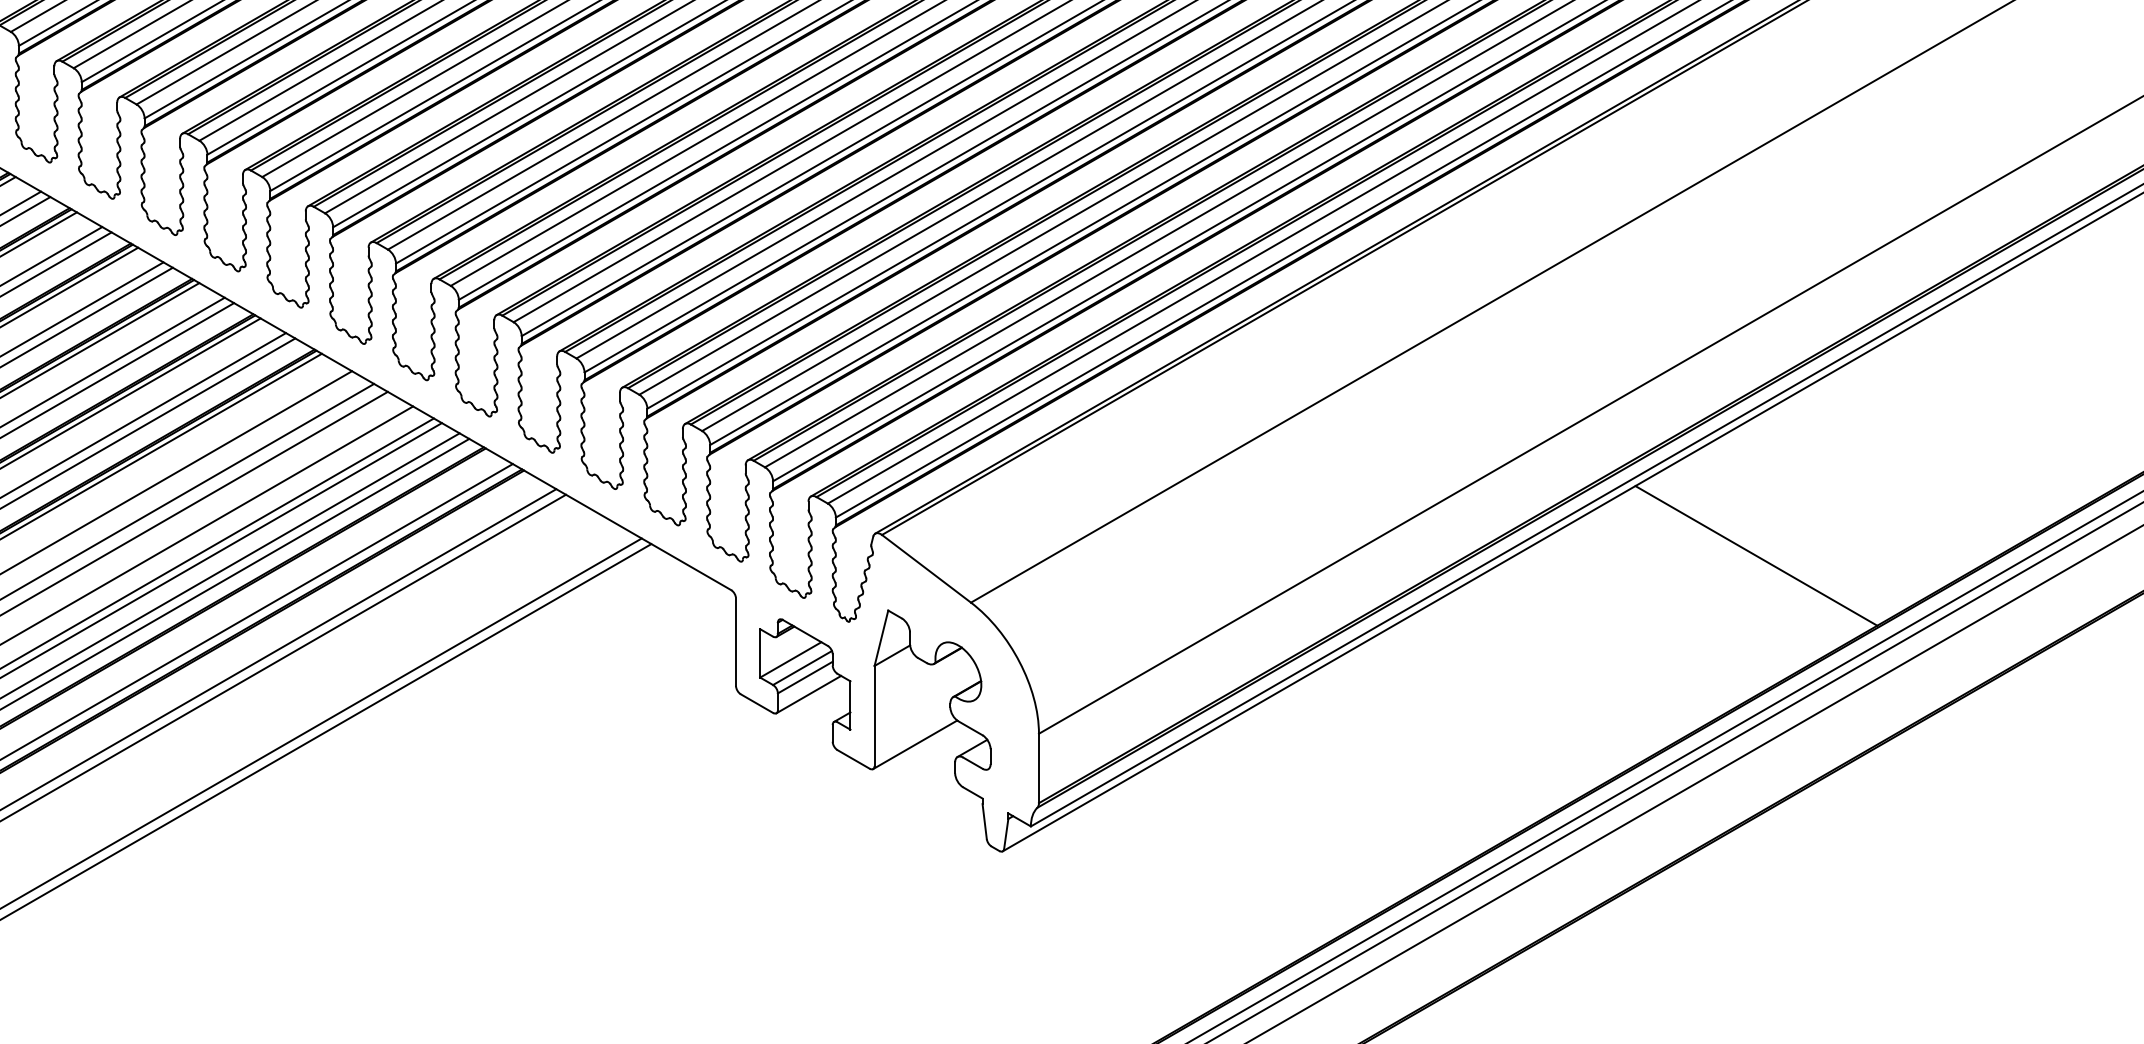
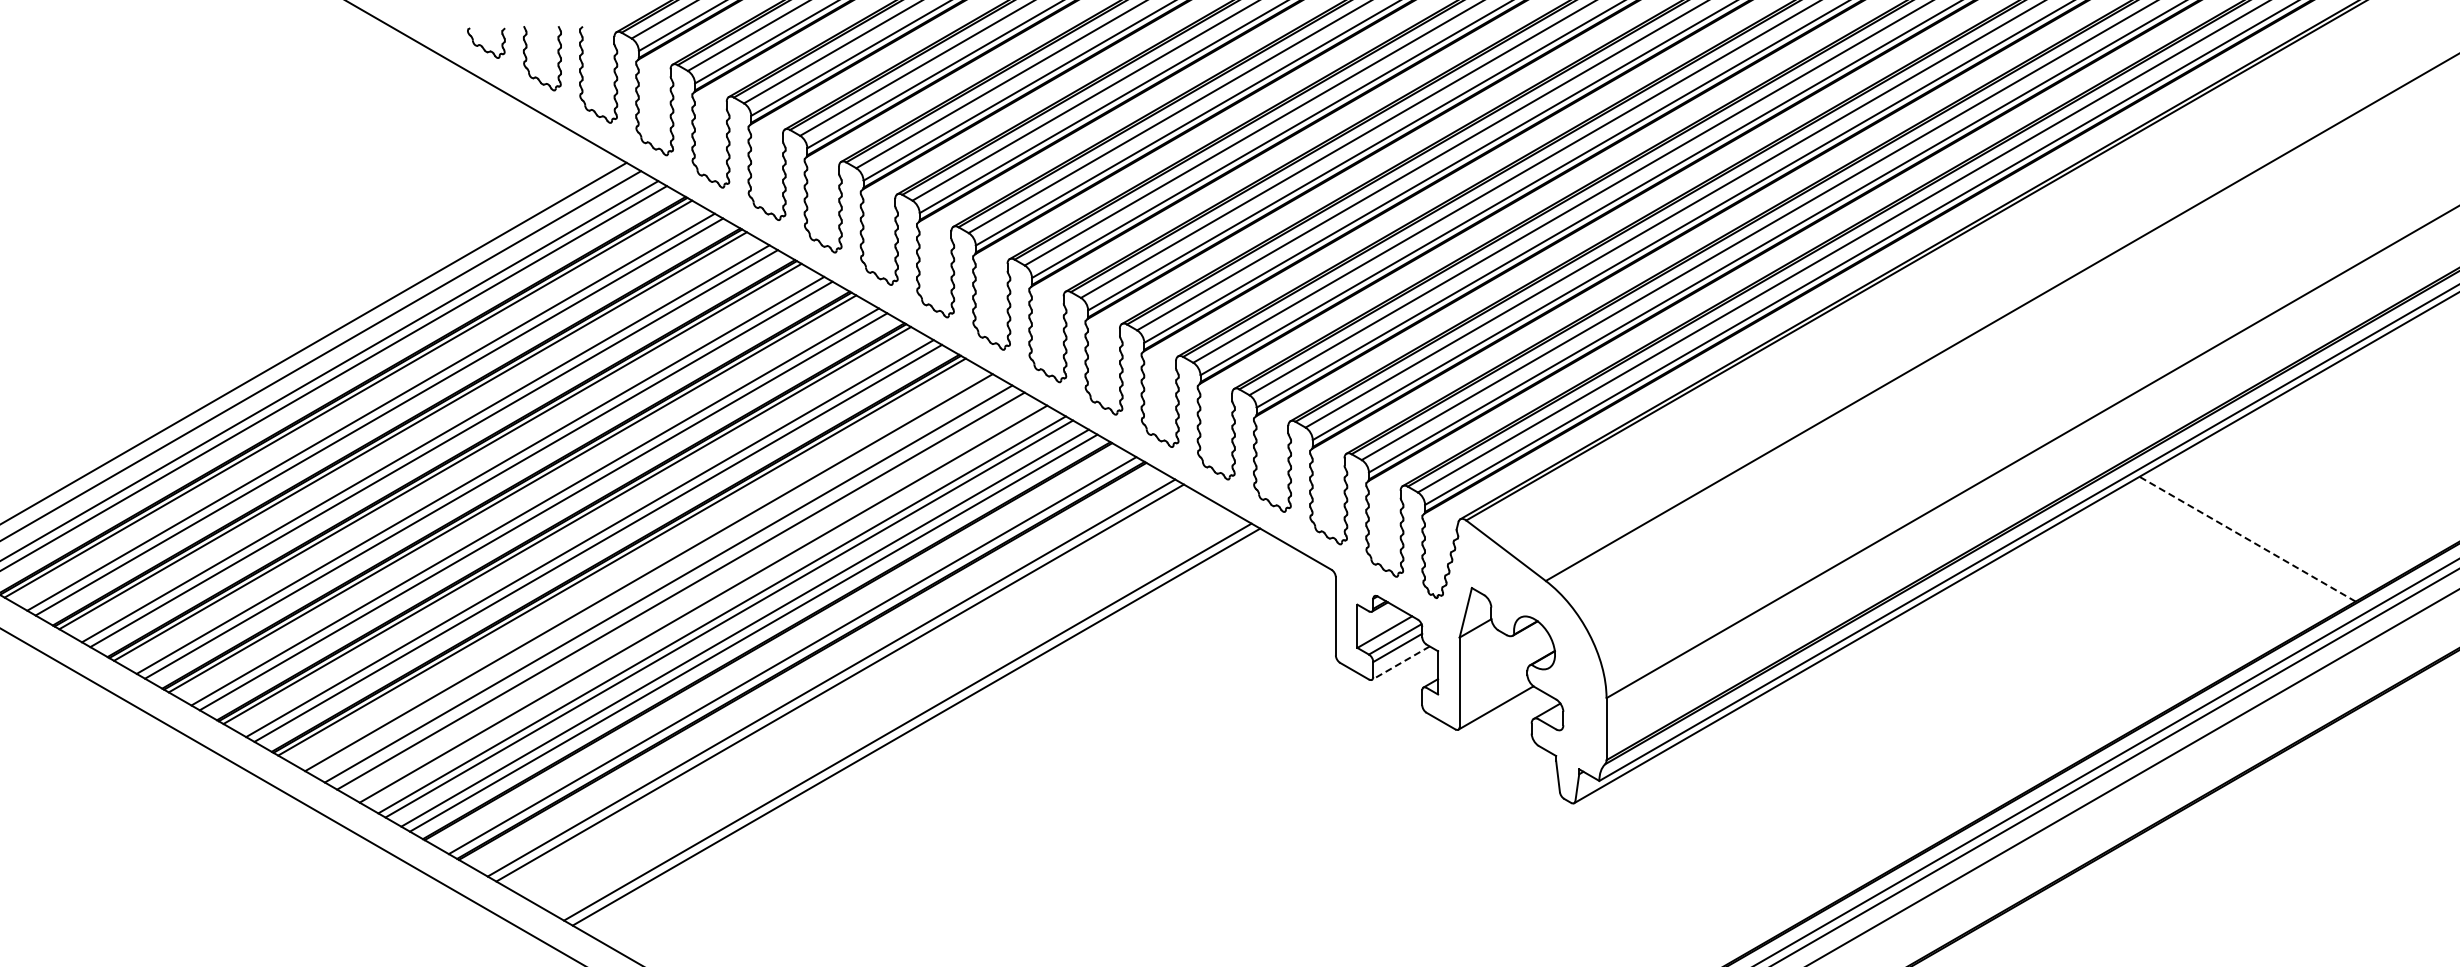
line: (1756, 556) -> (2247, 539), solid -> dashed
line: (808, 695) -> (1400, 663), solid -> dashed

